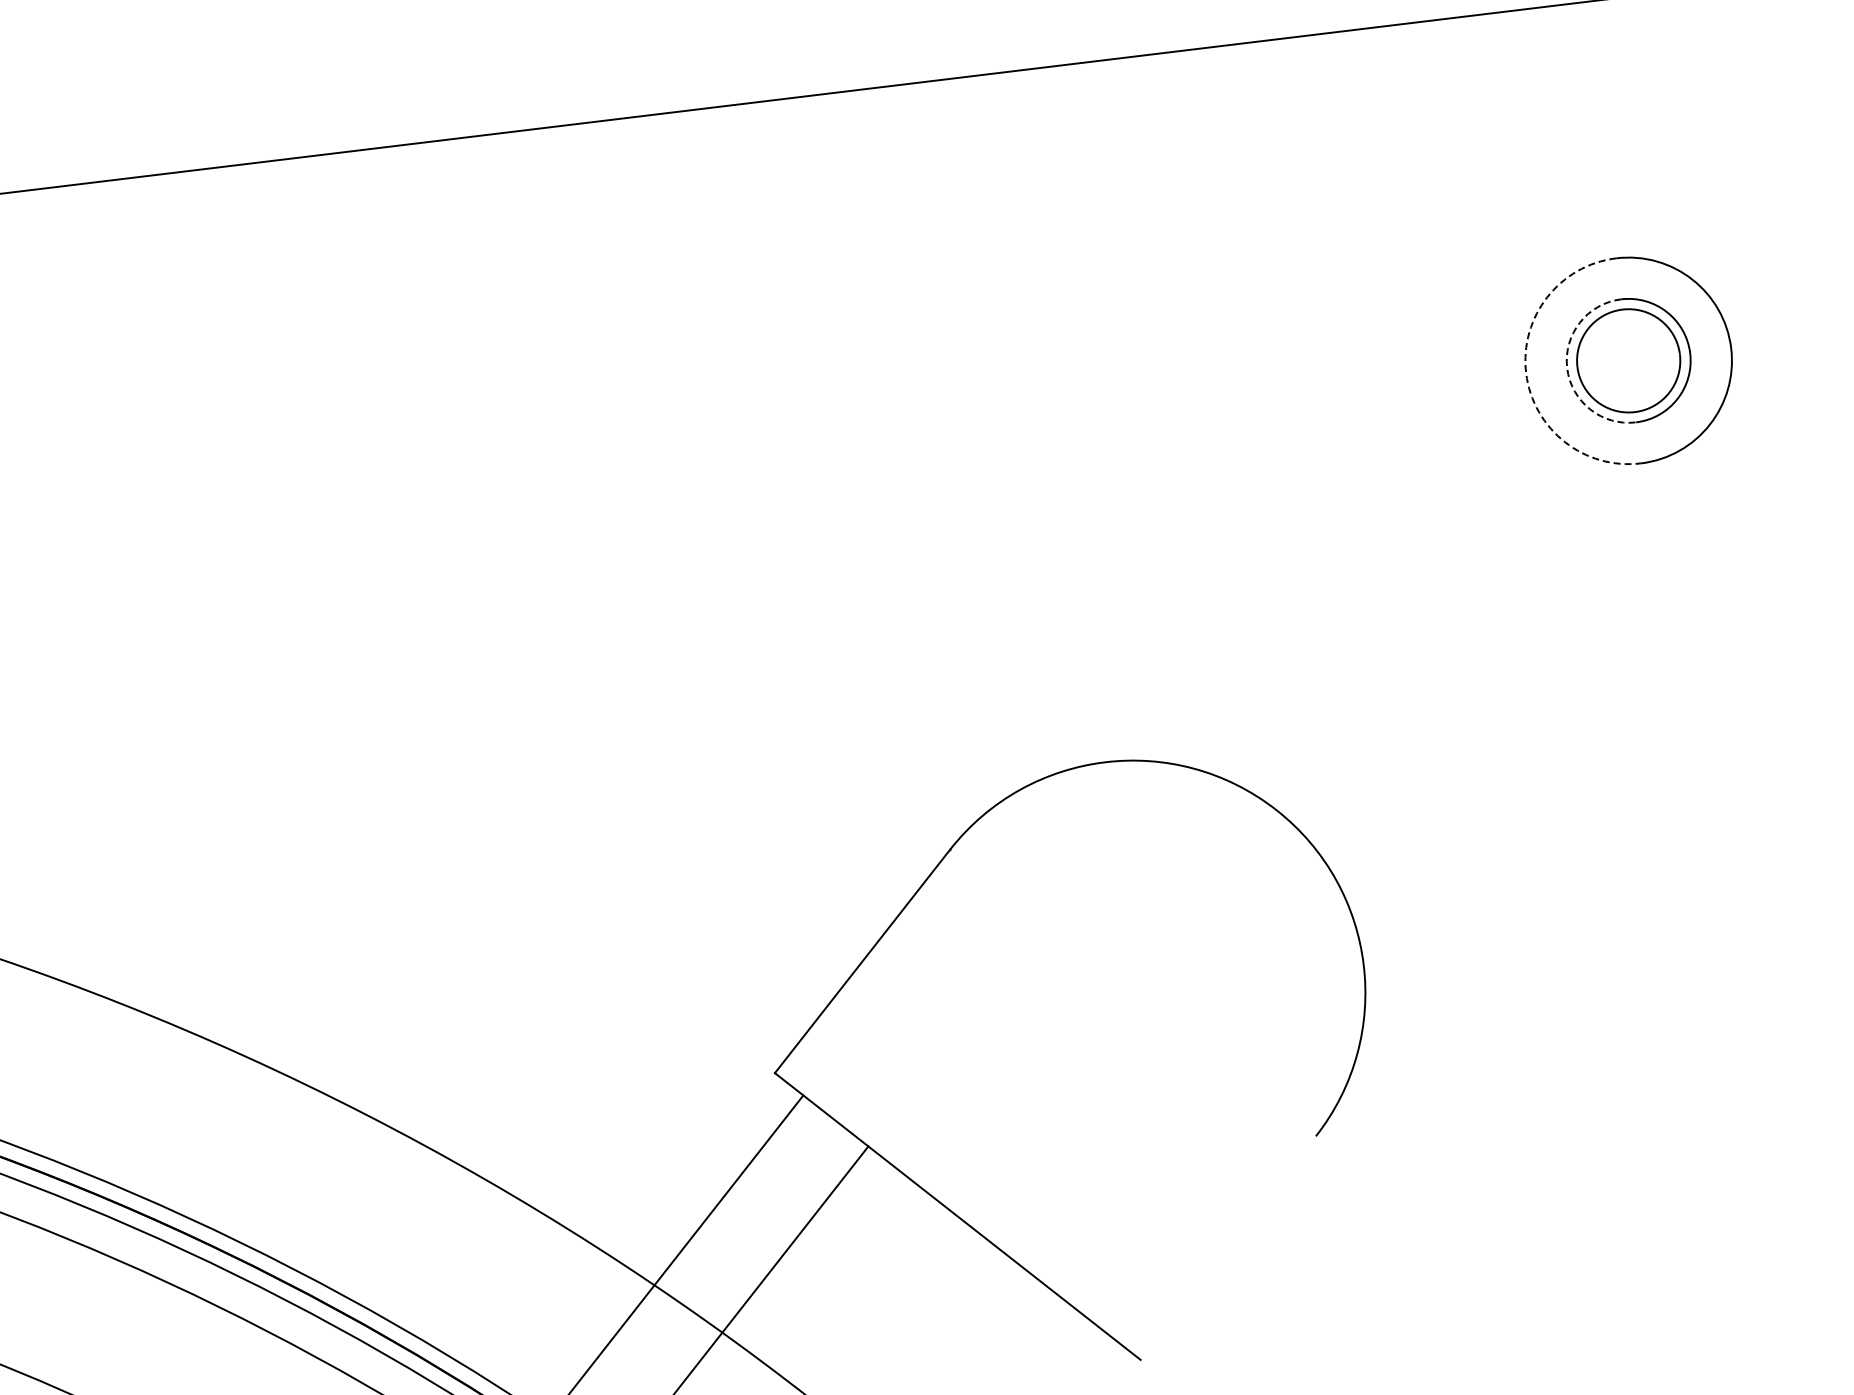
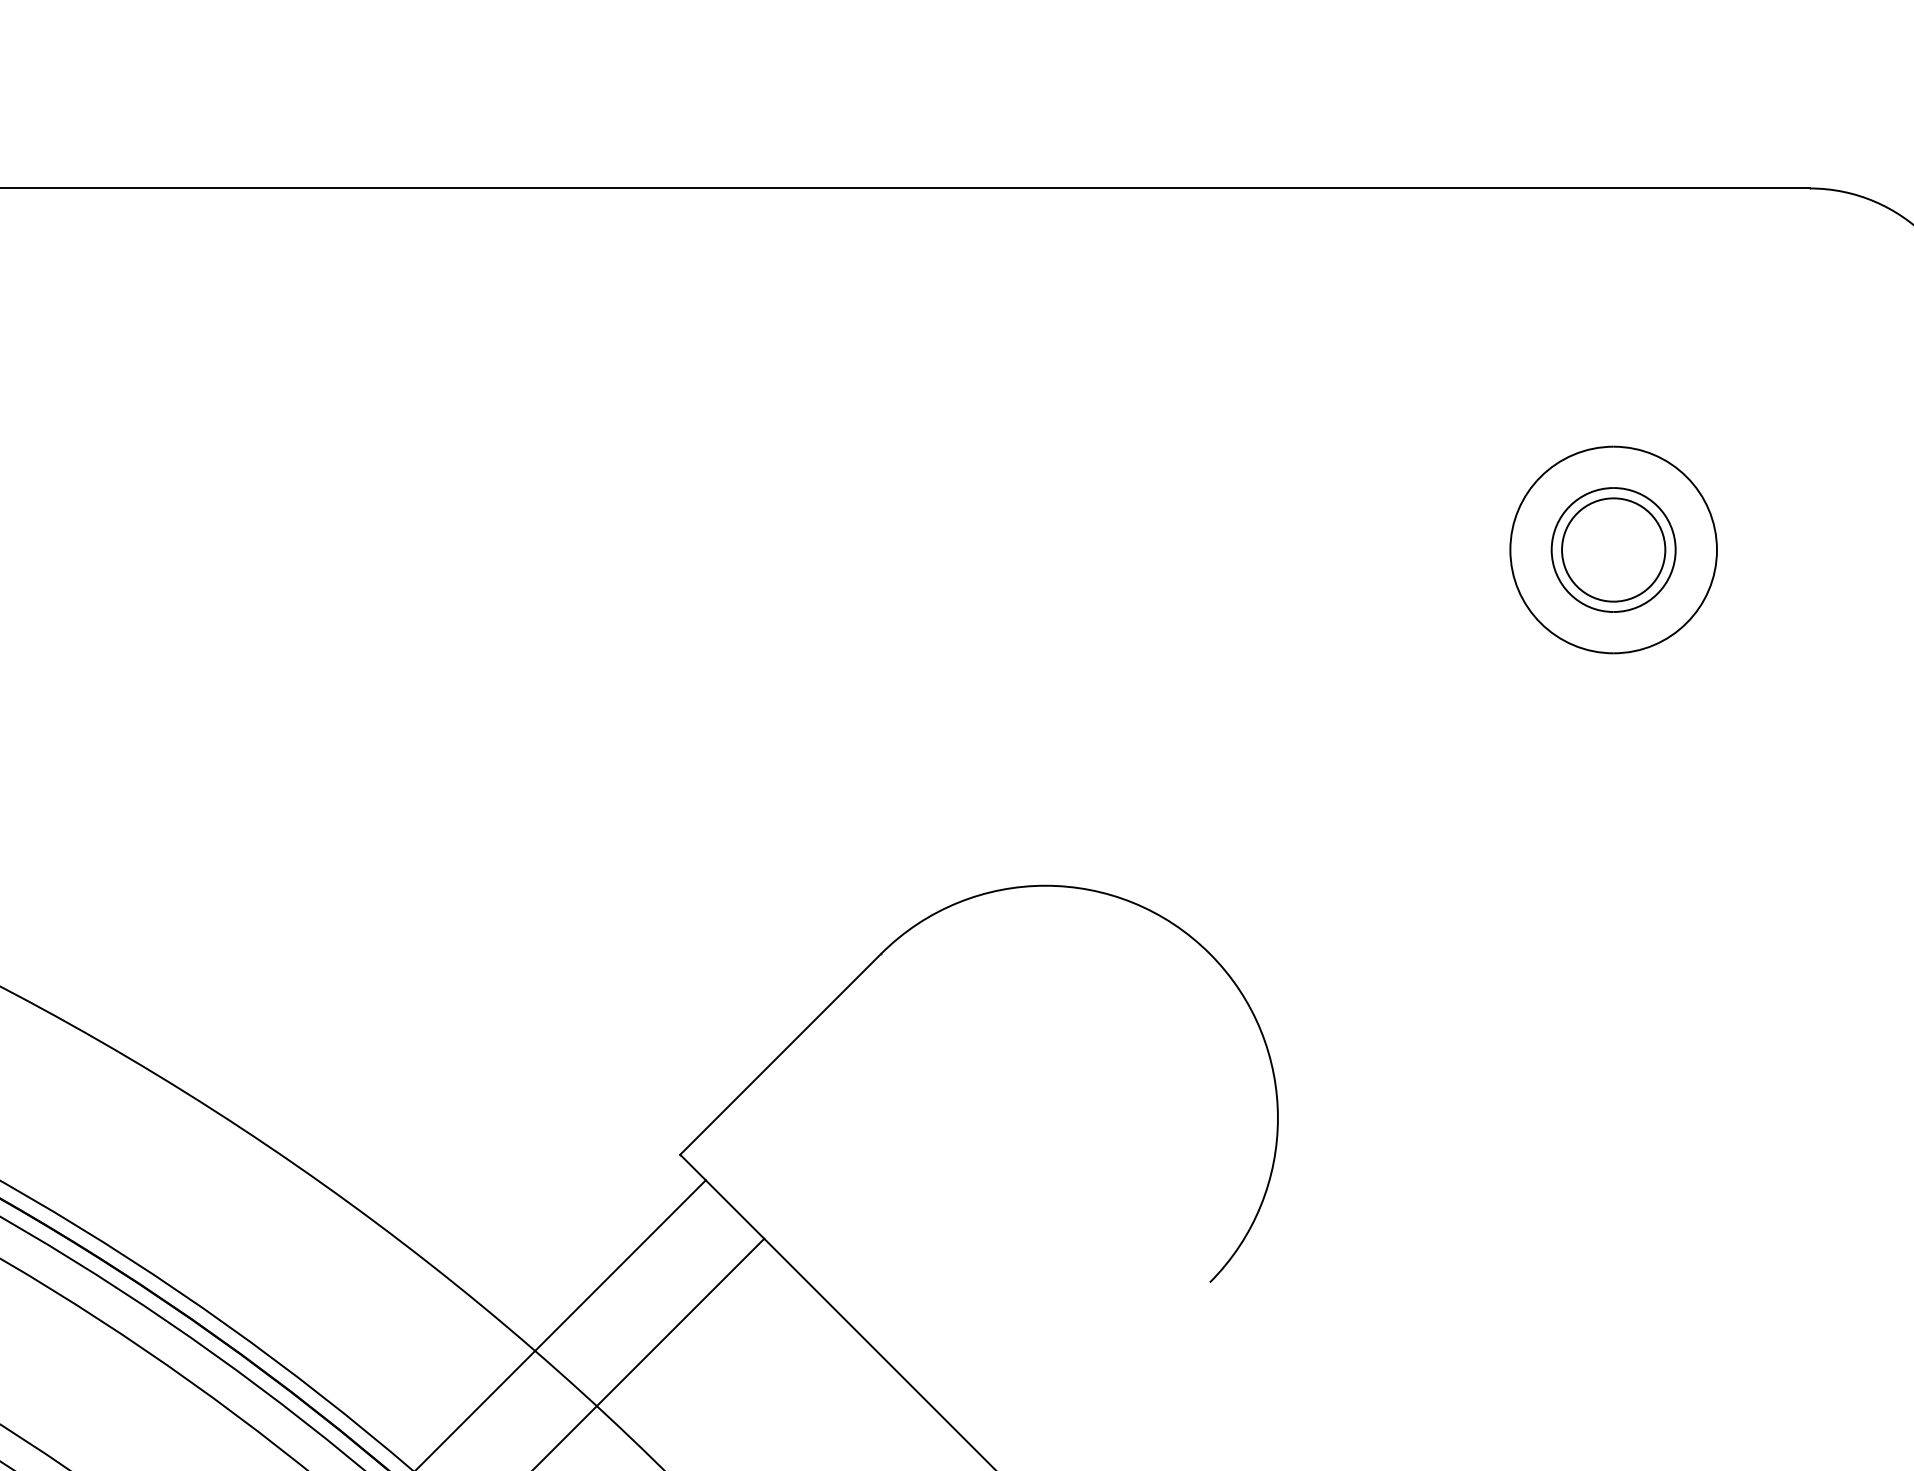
arc: (1567, 368) -> (1551, 550), dashed -> solid
arc: (1526, 373) -> (1510, 550), dashed -> solid

